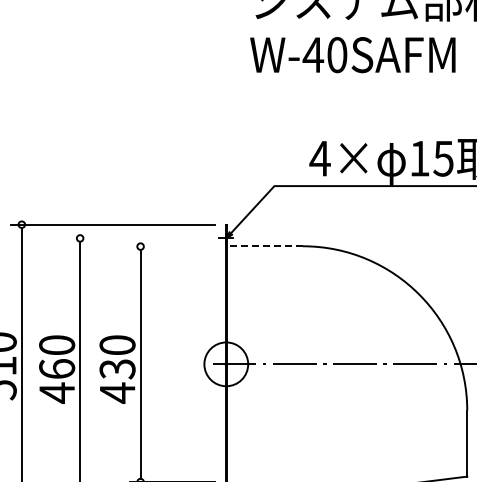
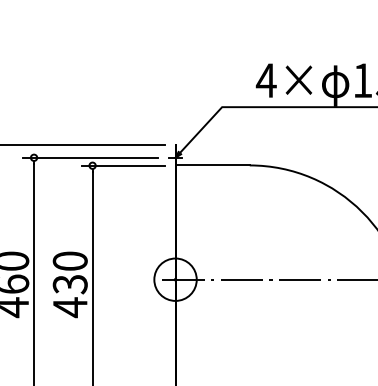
line: (138, 238) -> (90, 157), added
line: (172, 246) -> (123, 165), added
line: (264, 246) -> (212, 165), dashed -> solid

